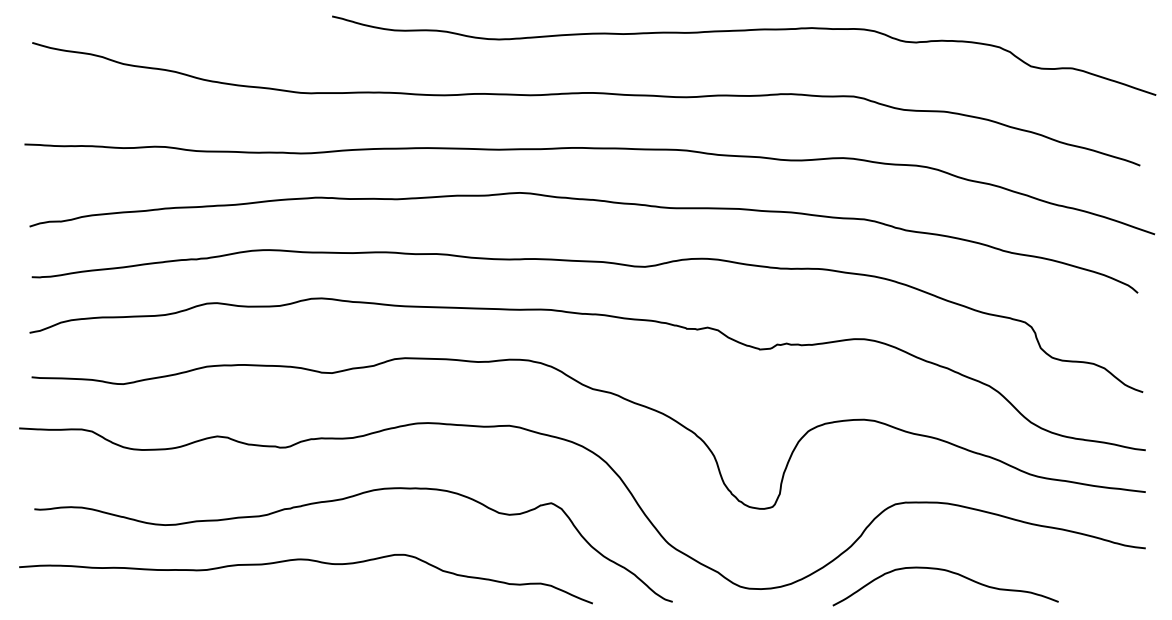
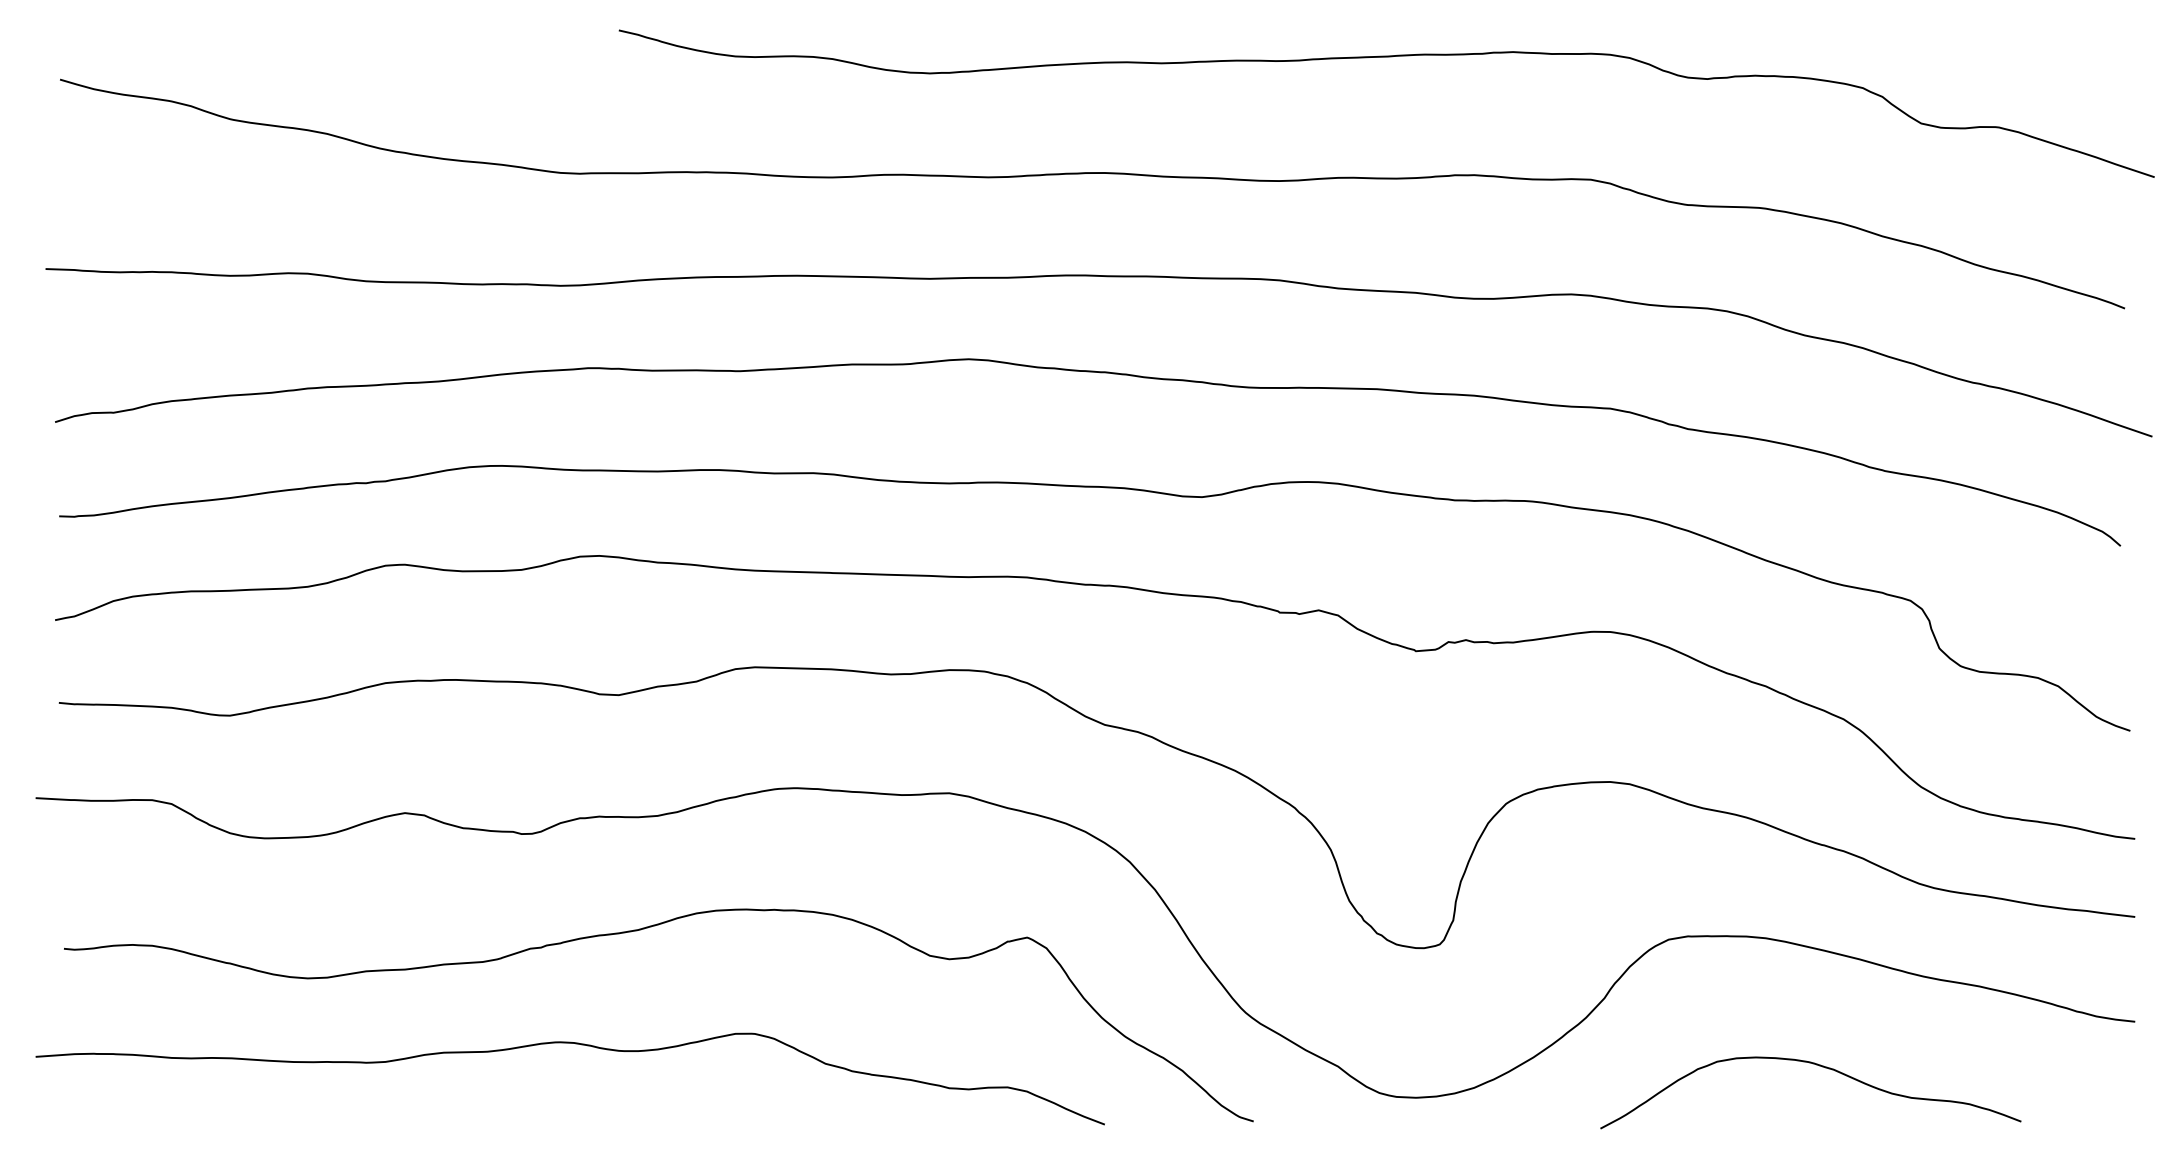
curve: (948, 572) -> (1816, 1066), moved

